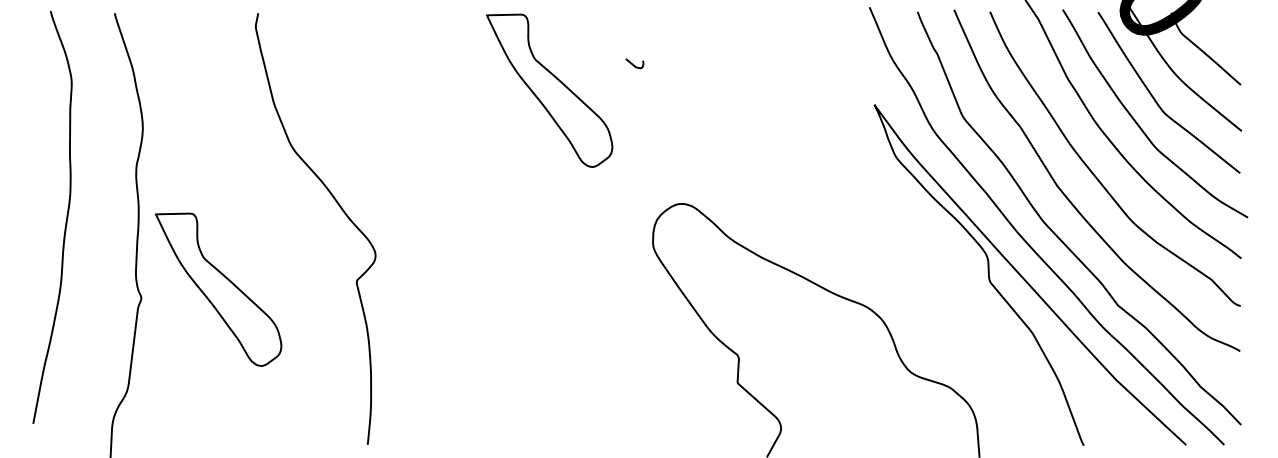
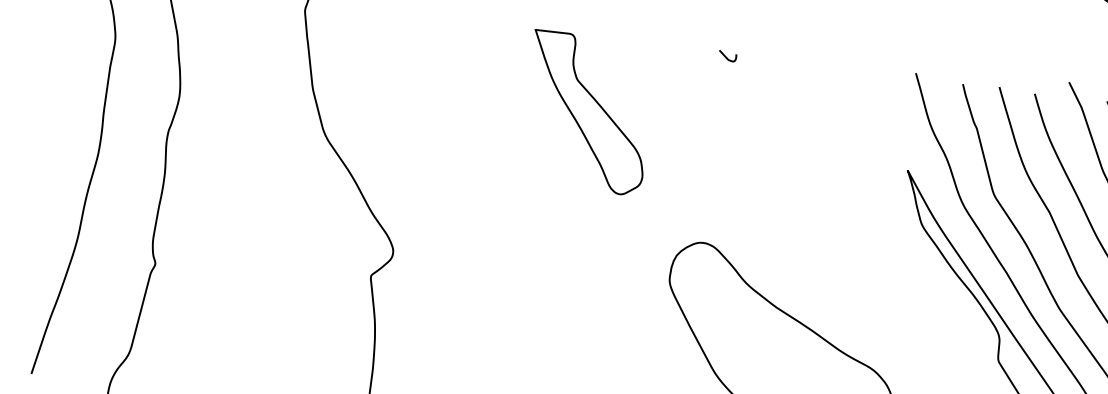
curve: (634, 64) -> (727, 57), moved
part: (218, 289) -> (232, 265), removed

